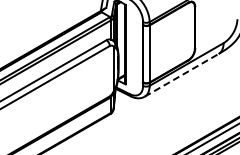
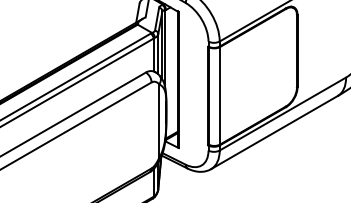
line: (181, 75) -> (274, 132), dashed -> solid

